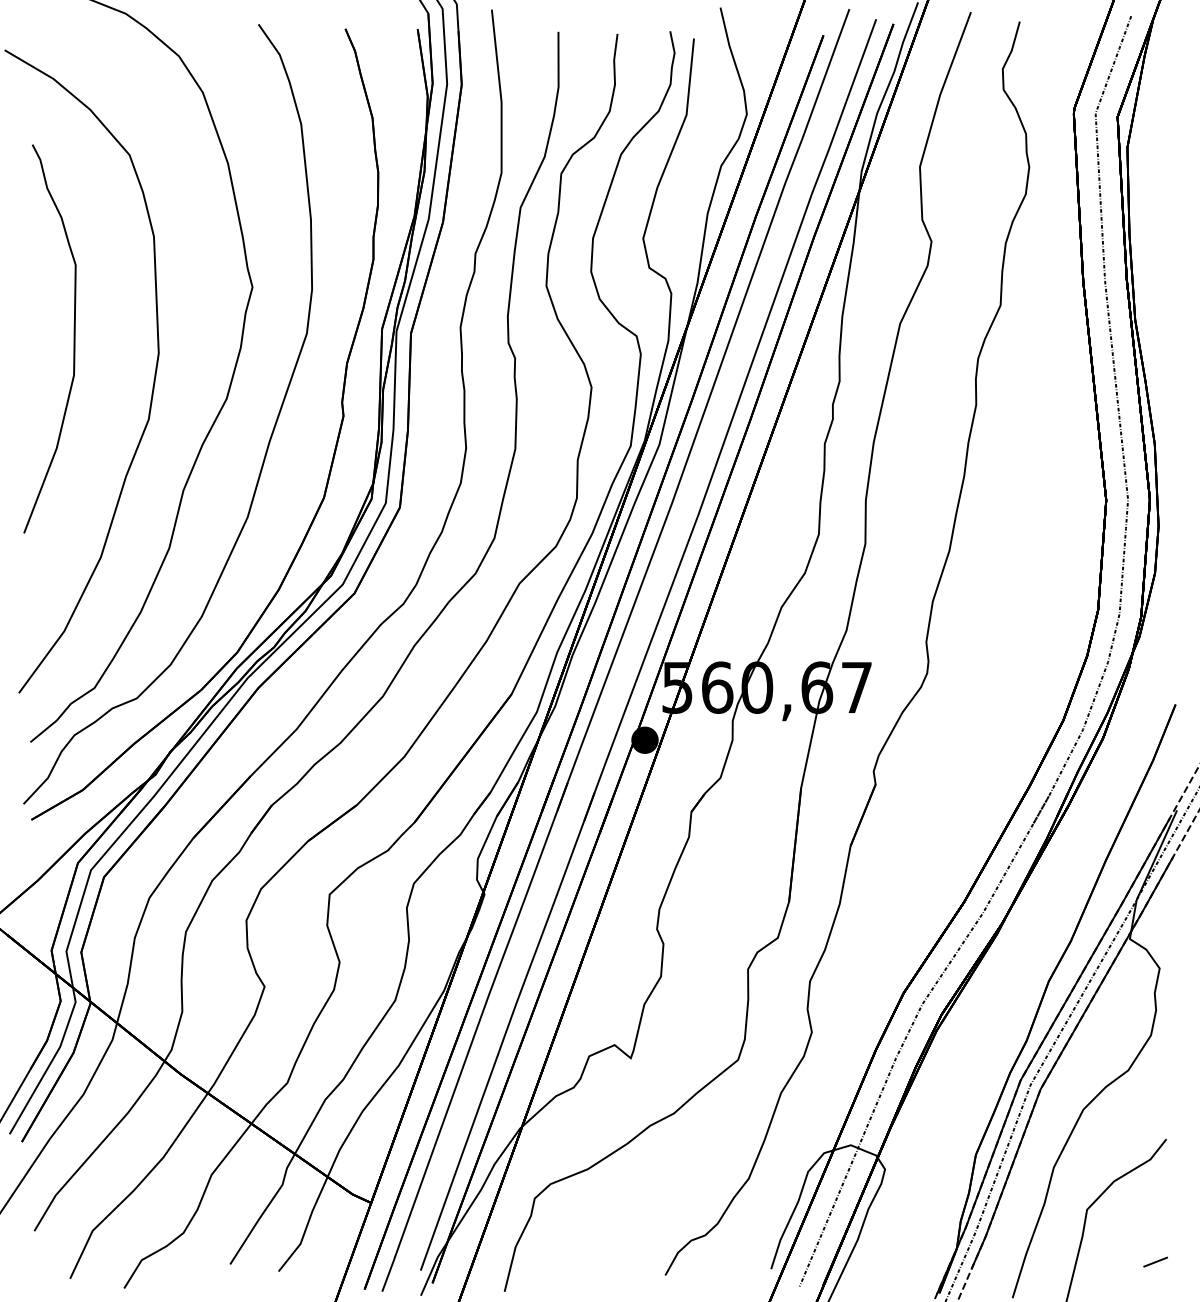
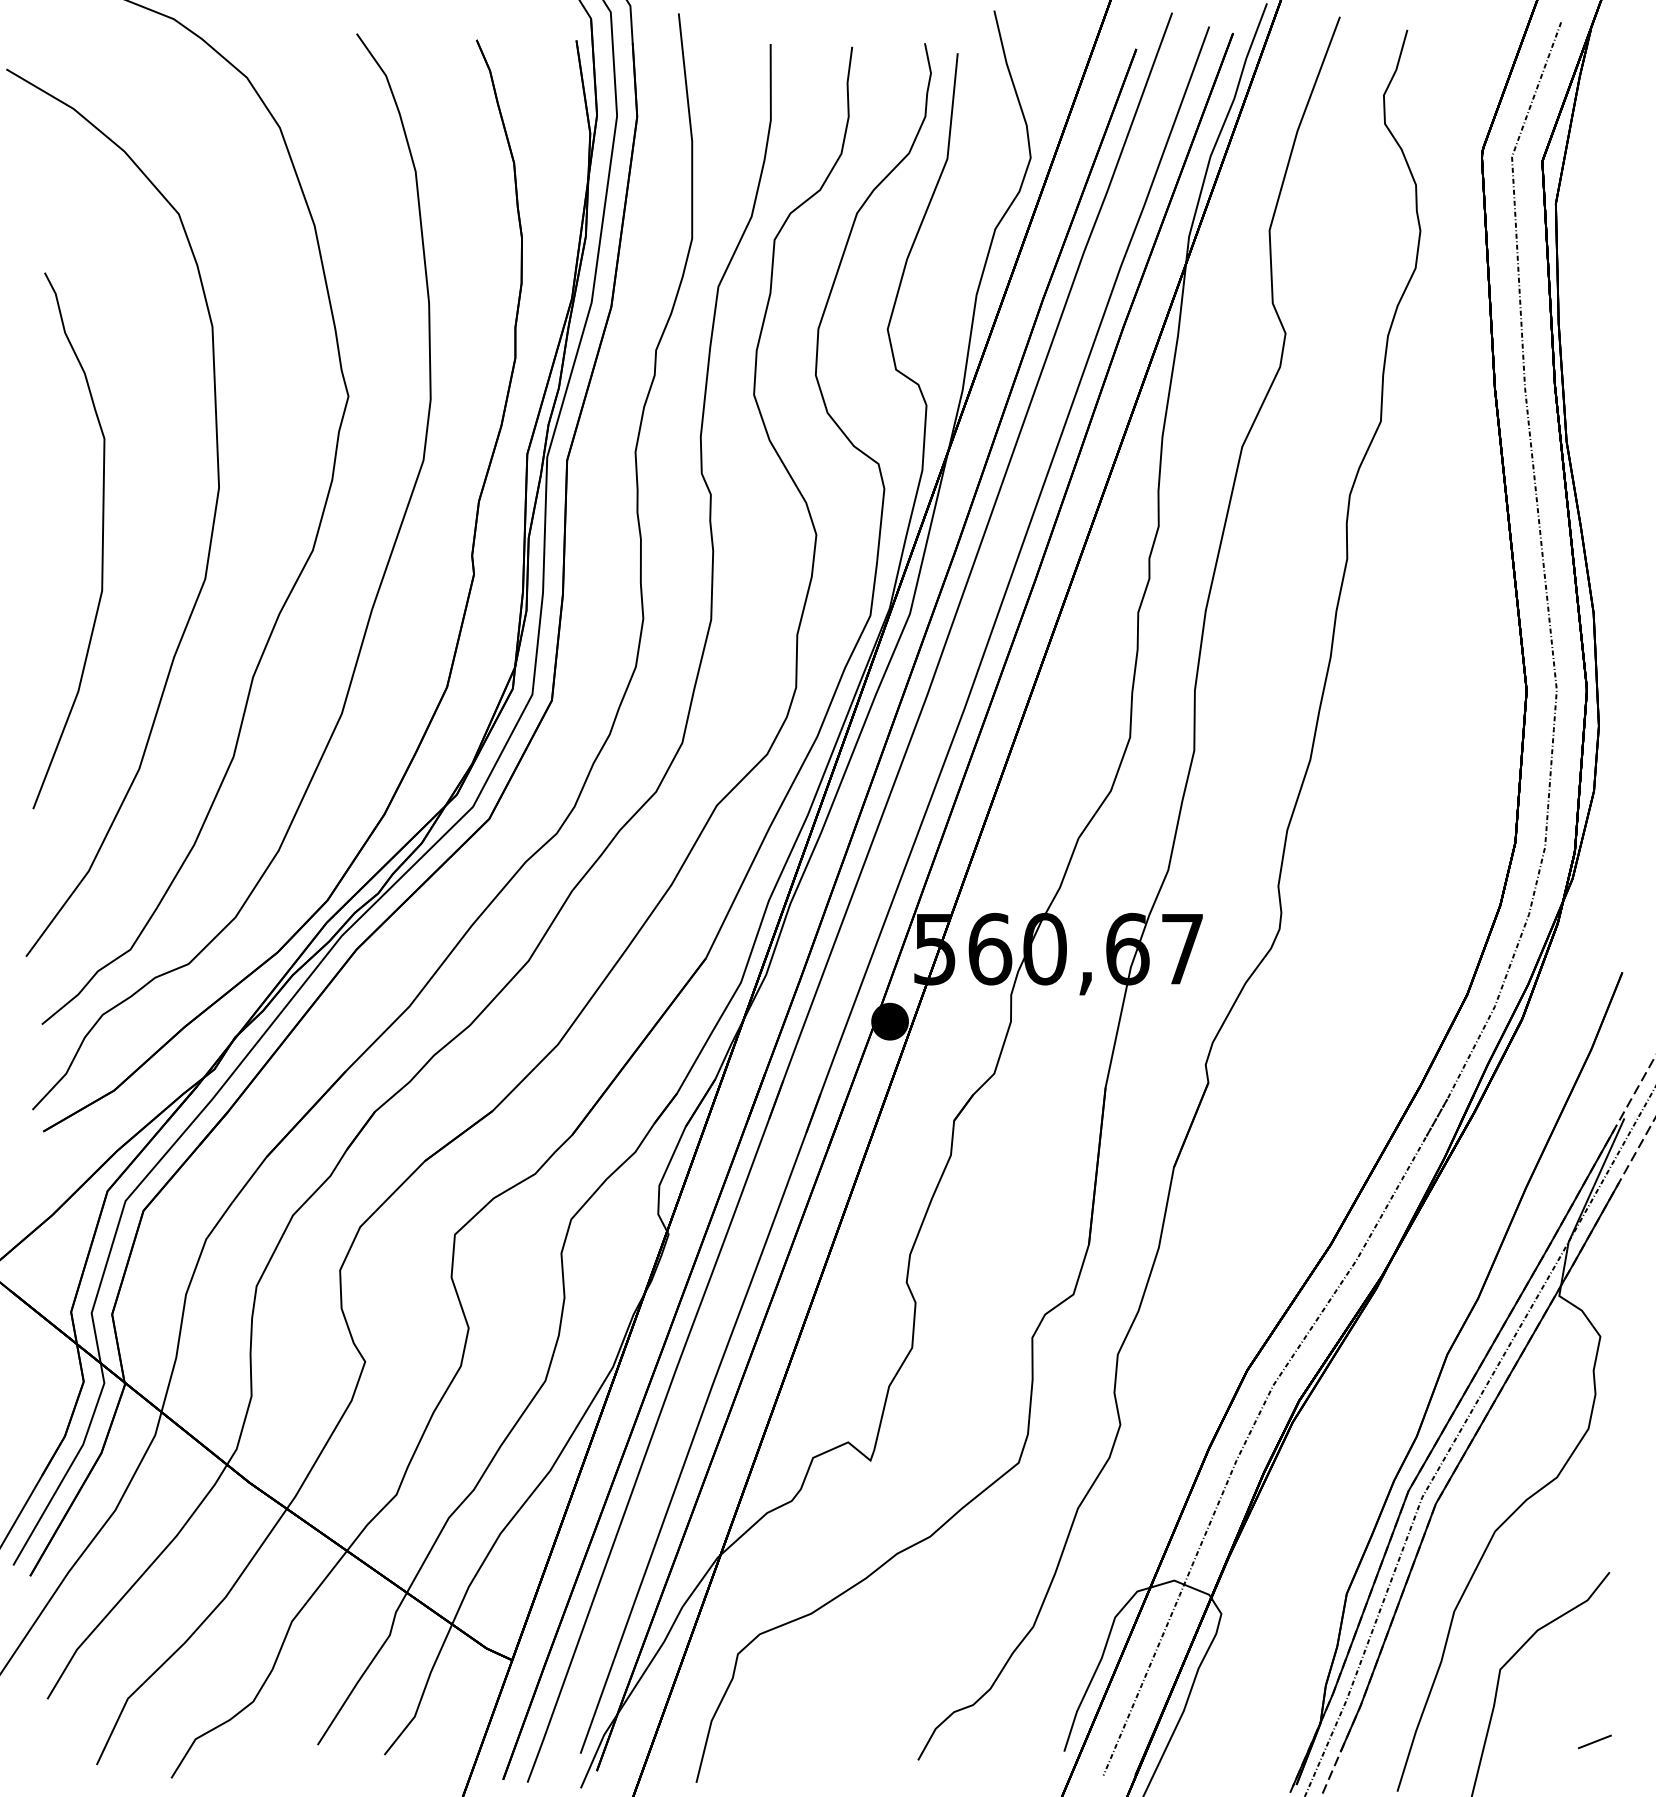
curve: (73, 343) -> (101, 547), moved

